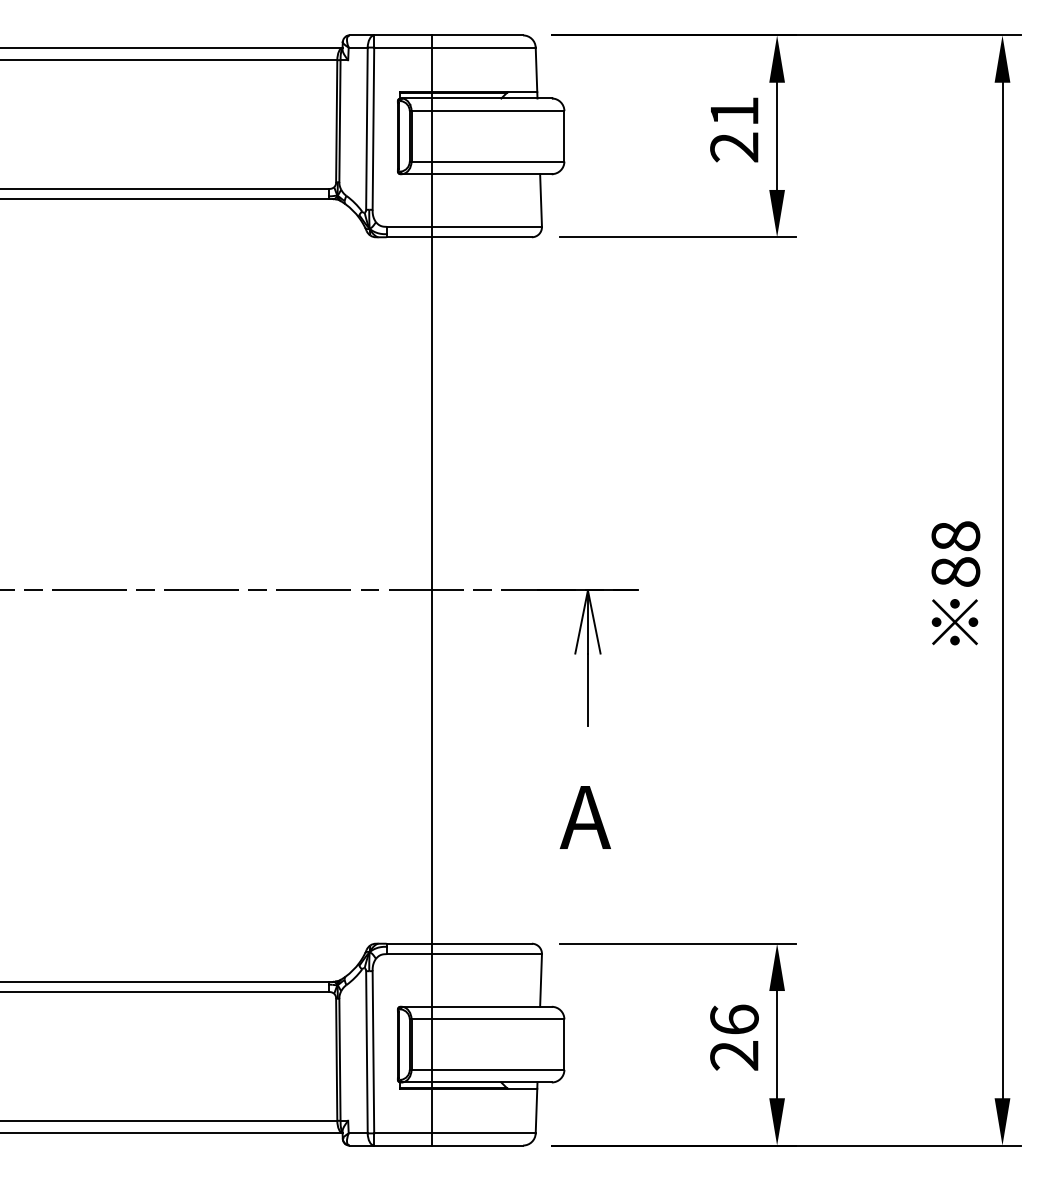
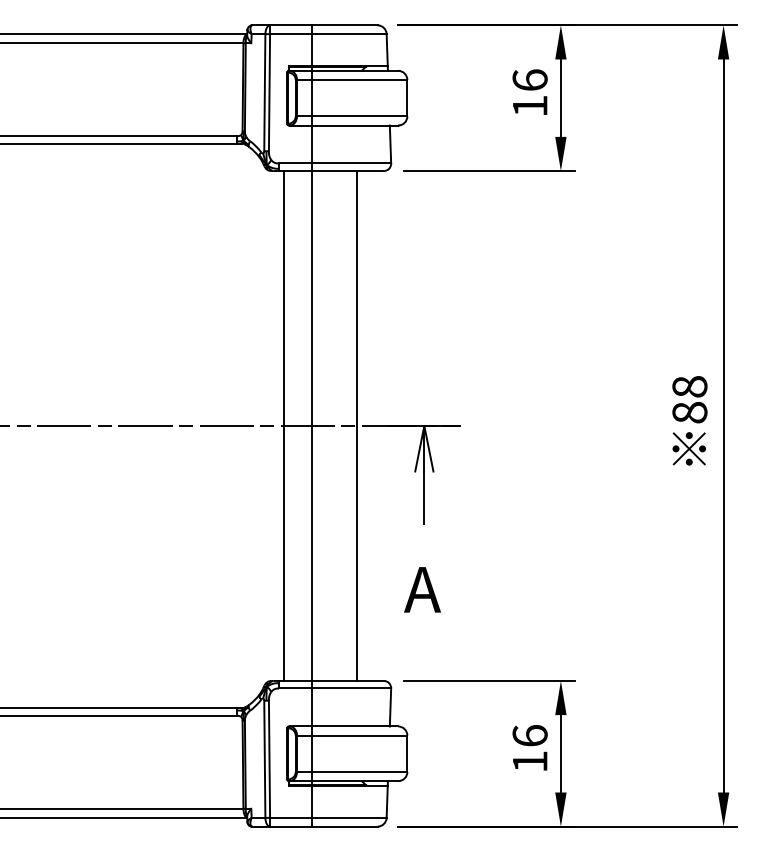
text: (734, 129) -> (530, 93), 21 -> 16
line: (394, 590) -> (284, 426), added
line: (495, 590) -> (357, 426), added
text: (734, 1055) -> (530, 761), 26 -> 16

